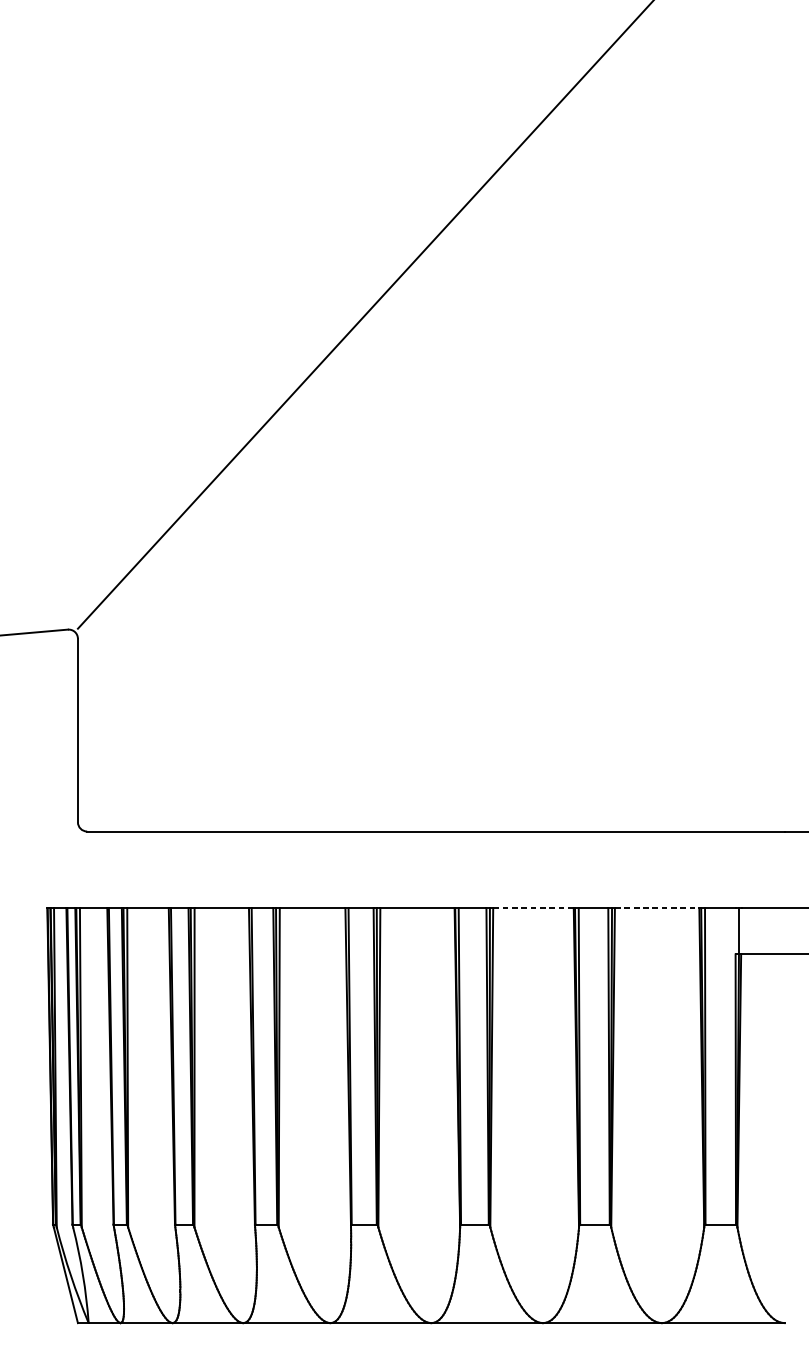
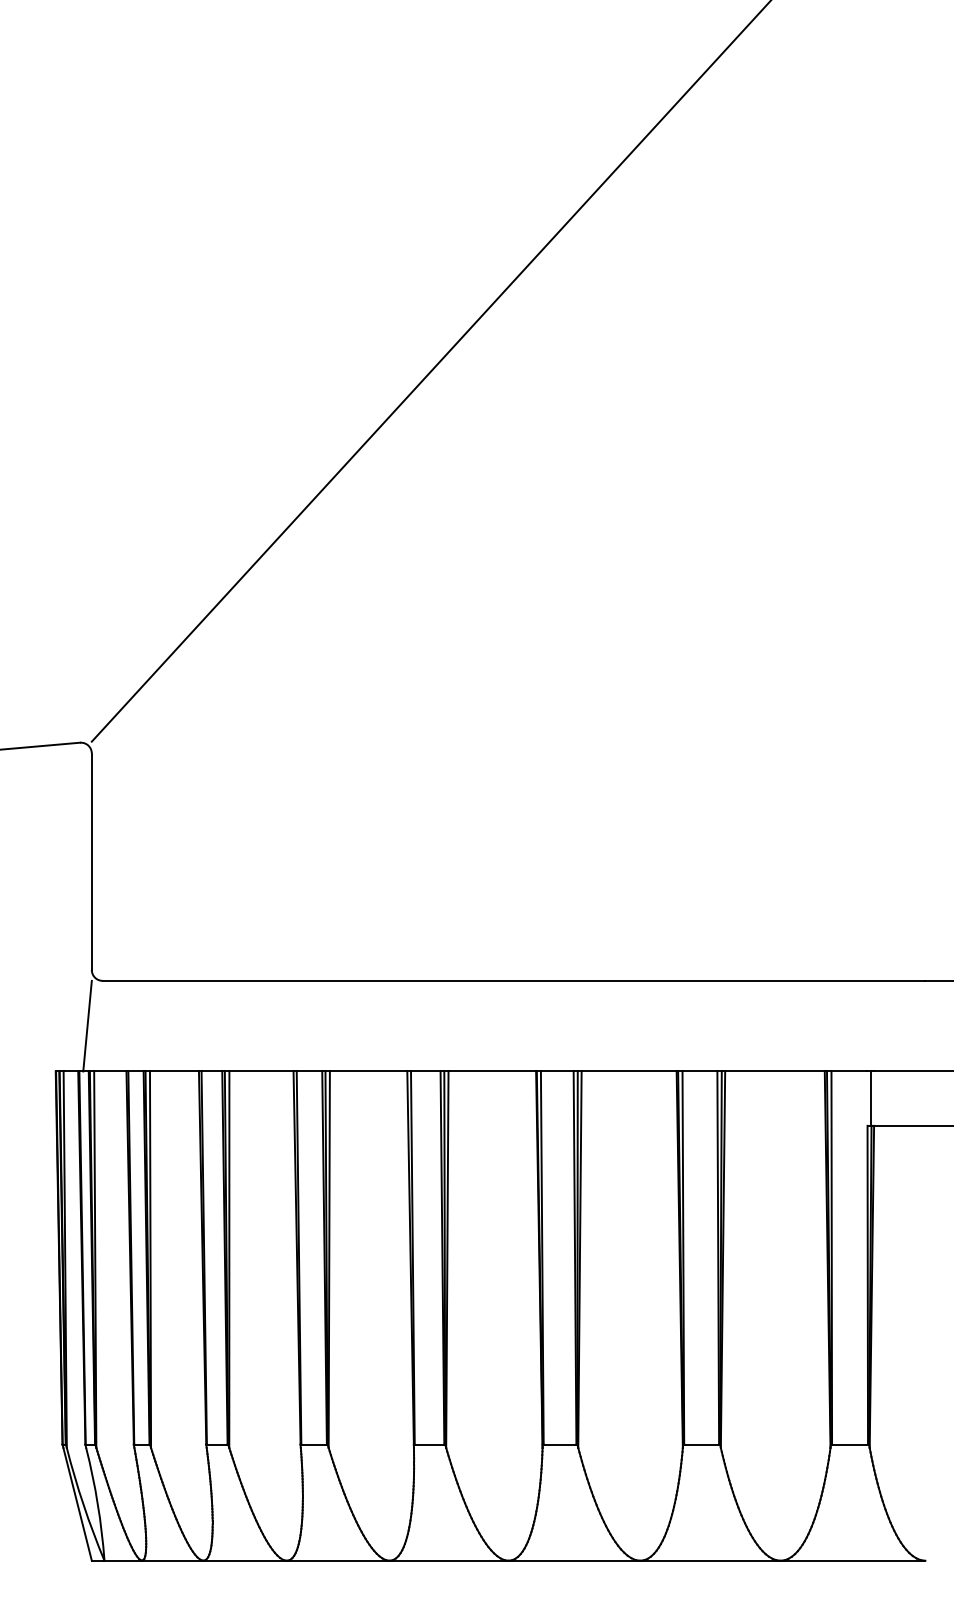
line: (74, 869) -> (87, 1025), added
line: (533, 908) -> (629, 1071), dashed -> solid
line: (656, 908) -> (774, 1071), dashed -> solid

